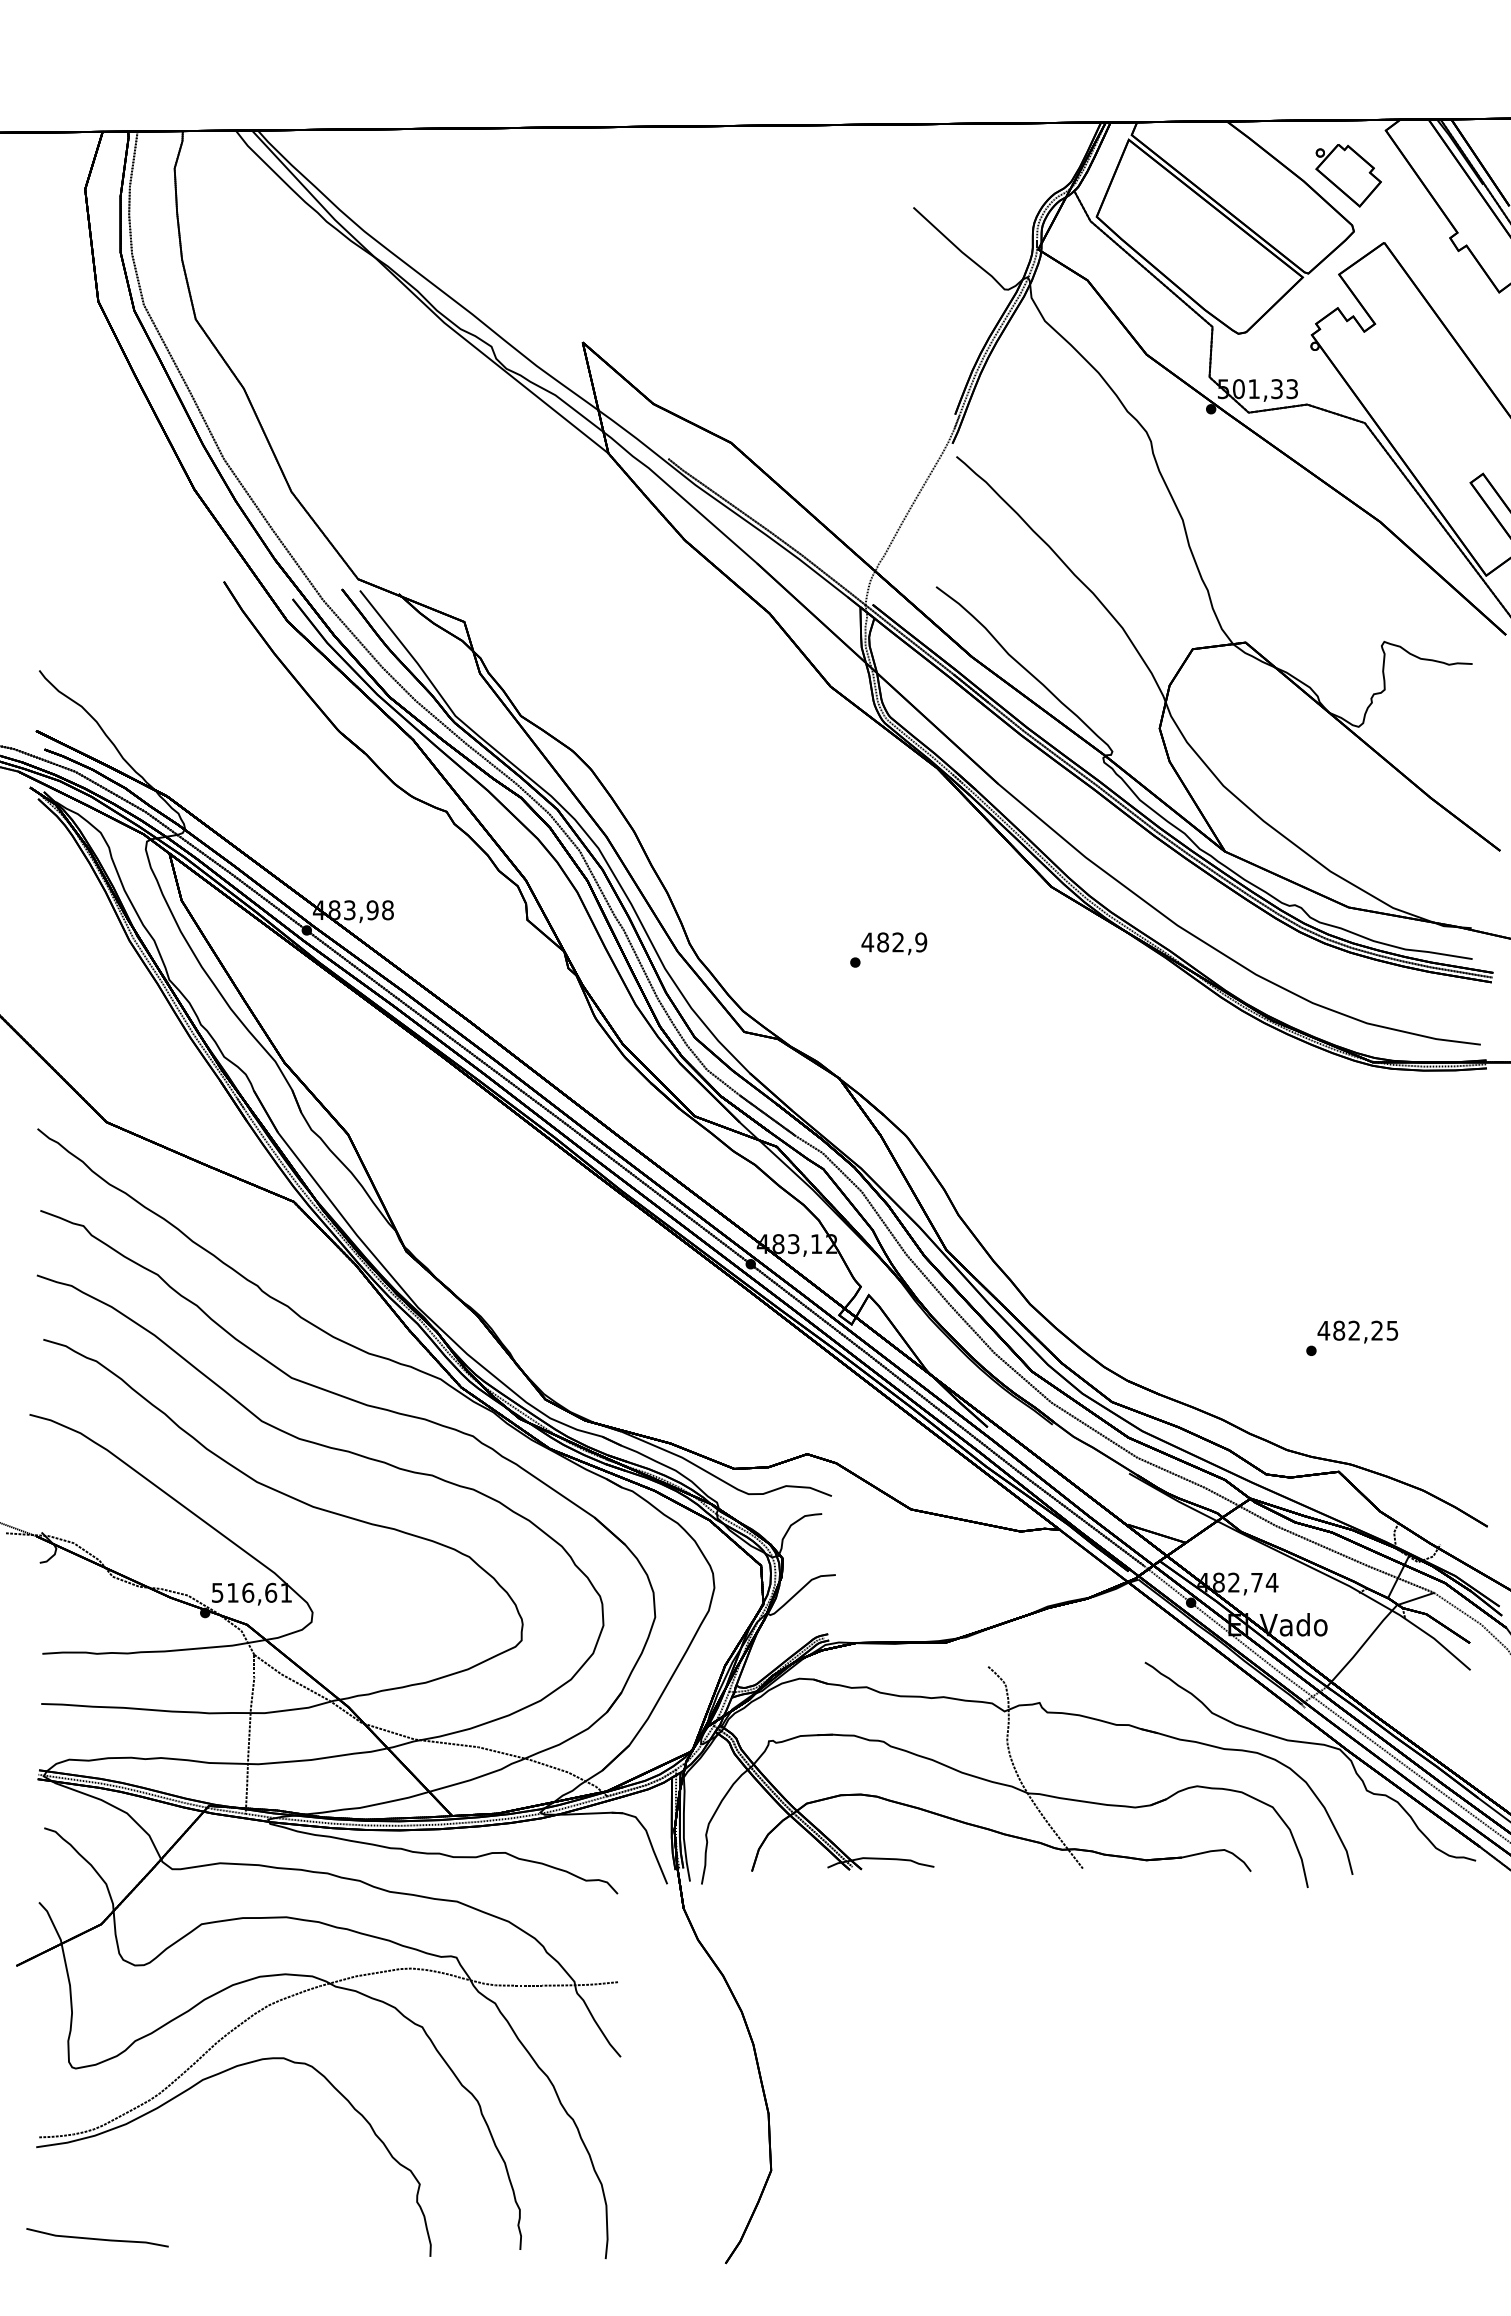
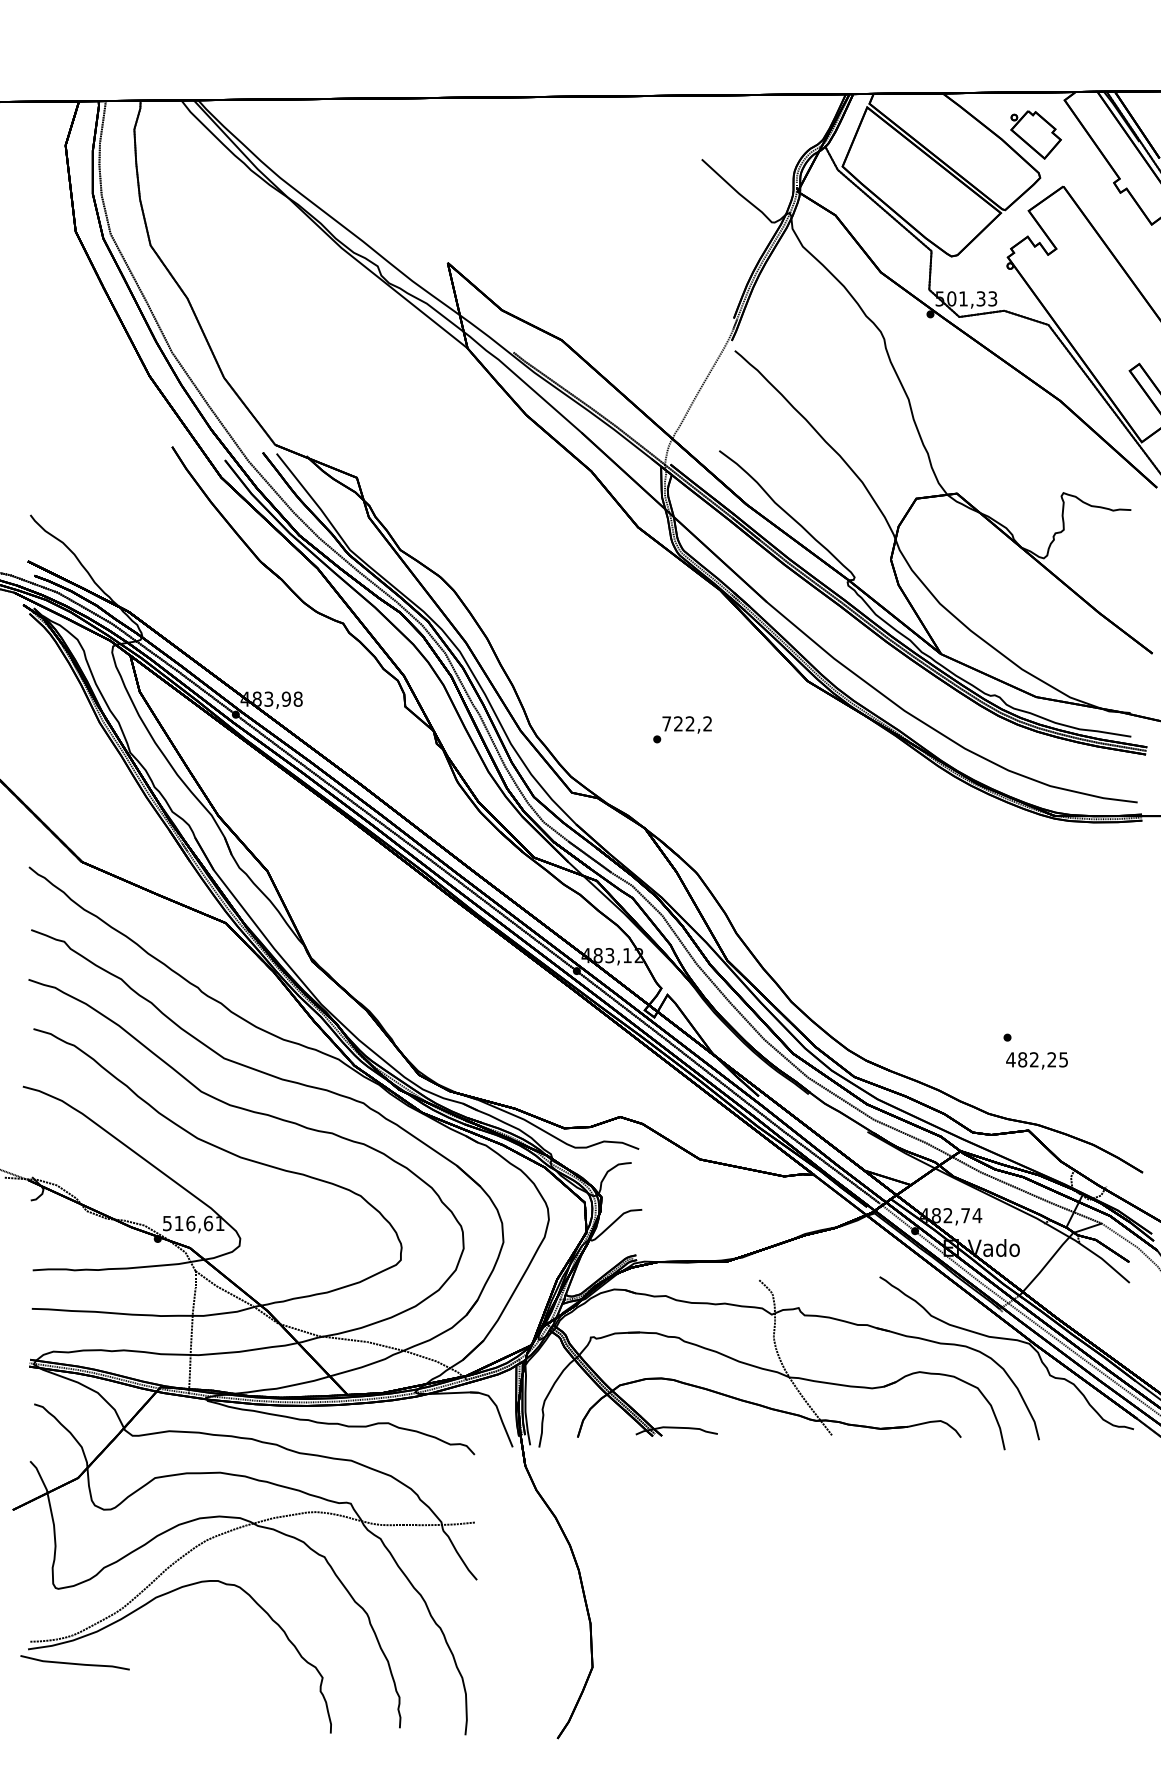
text: (894, 942) -> (687, 723), 482,9 -> 722,2
text: (1357, 1331) -> (1036, 1060), moved
line: (97, 2238) -> (75, 1663), moved

